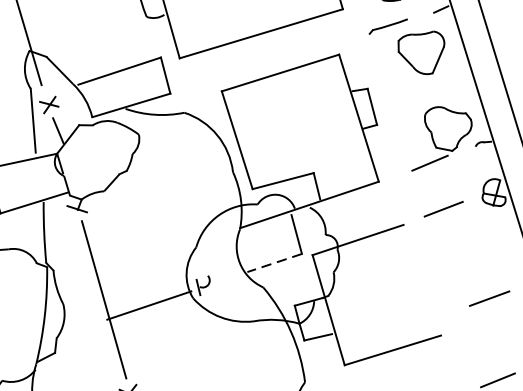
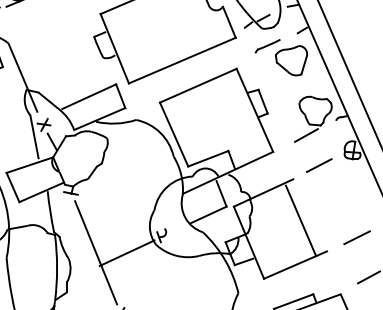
line: (274, 262) -> (208, 214), dashed -> solid
line: (407, 286) -> (300, 220), added
line: (488, 298) -> (356, 237), moved

